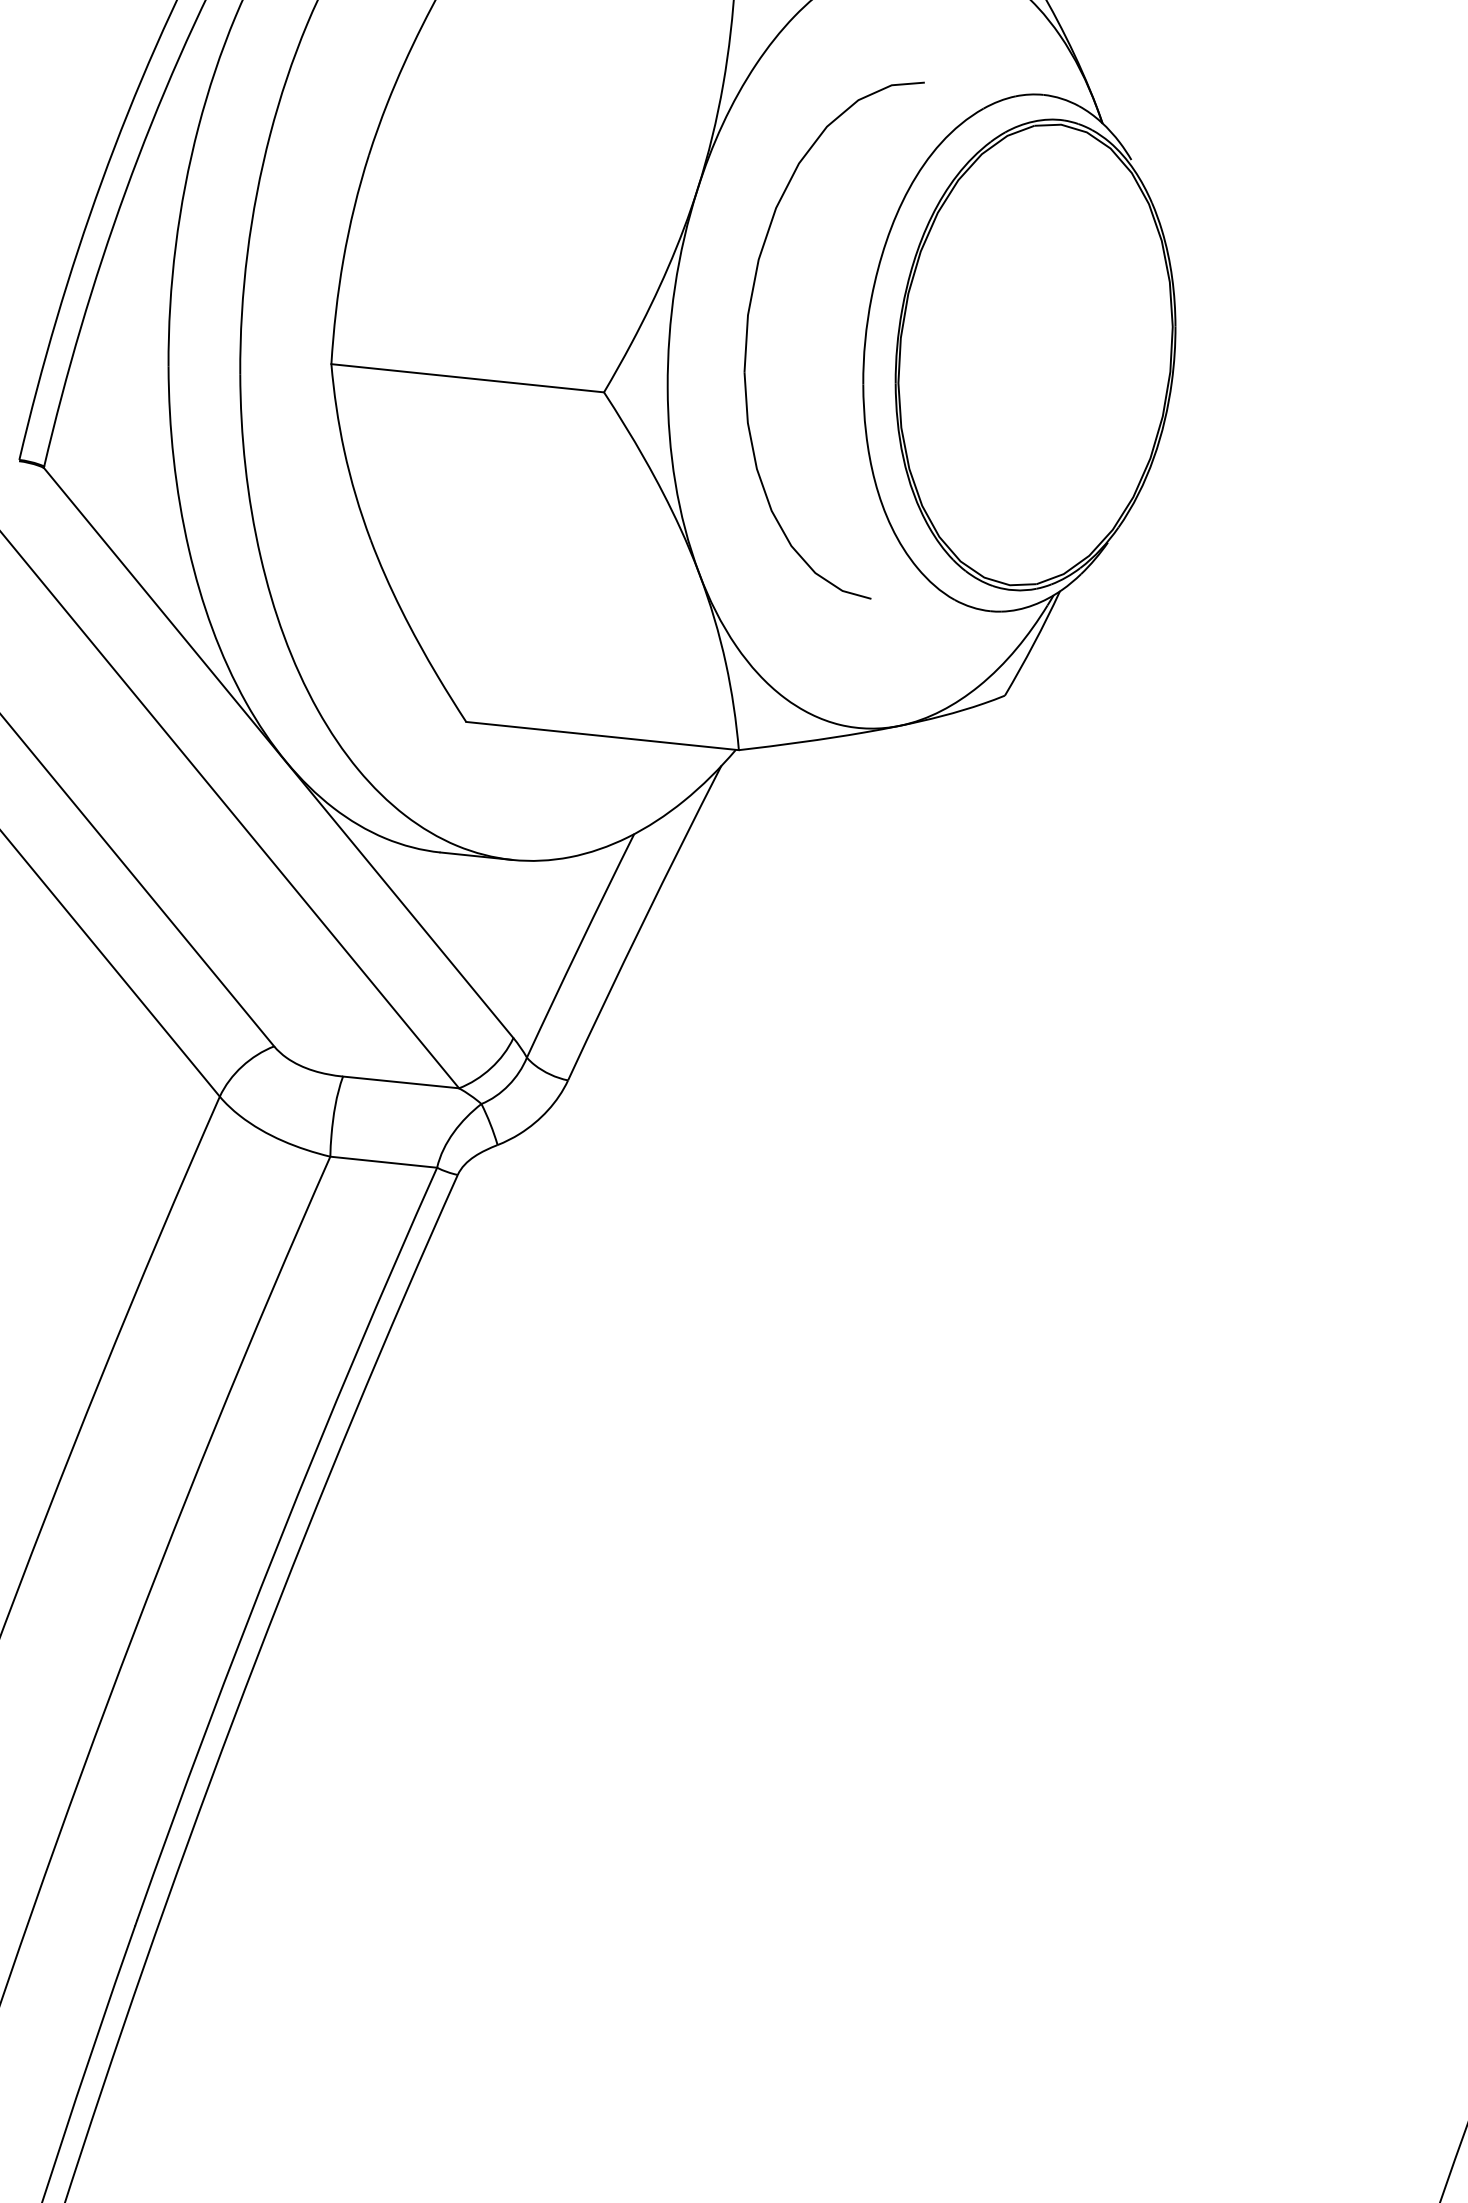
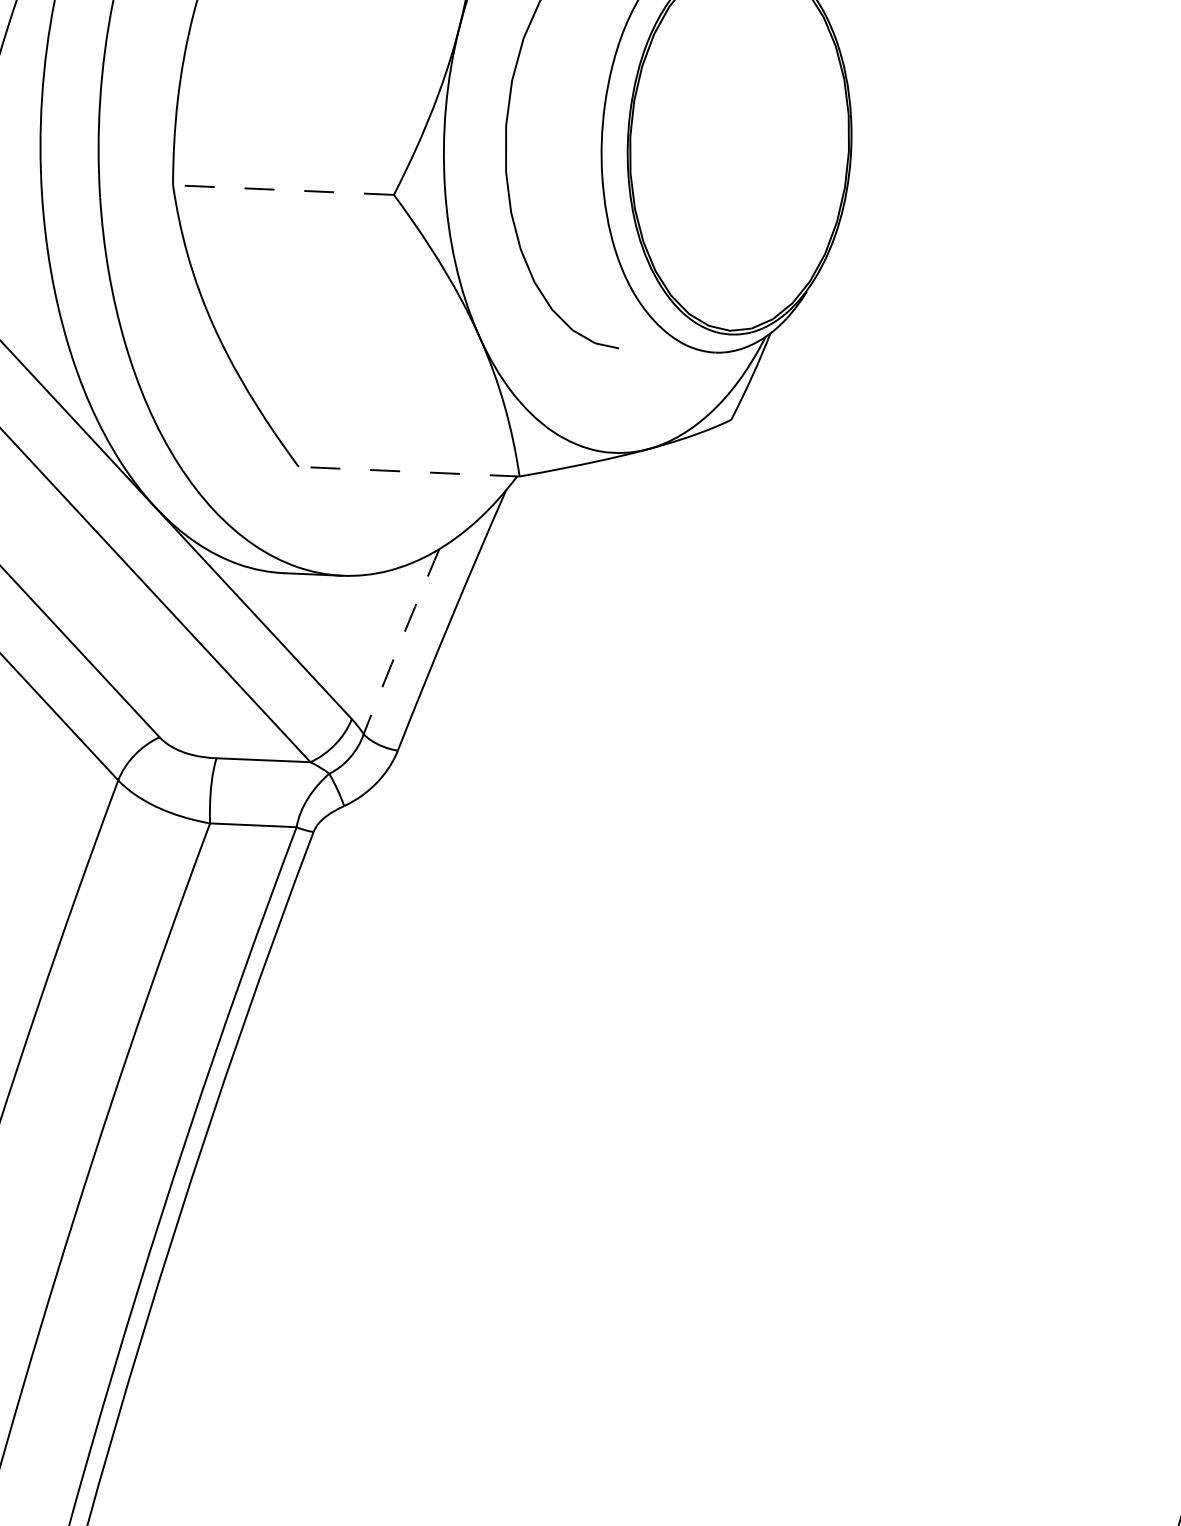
line: (467, 378) -> (283, 190), solid -> dashed
line: (602, 736) -> (409, 472), solid -> dashed
arc: (579, 945) -> (400, 641), solid -> dashed

